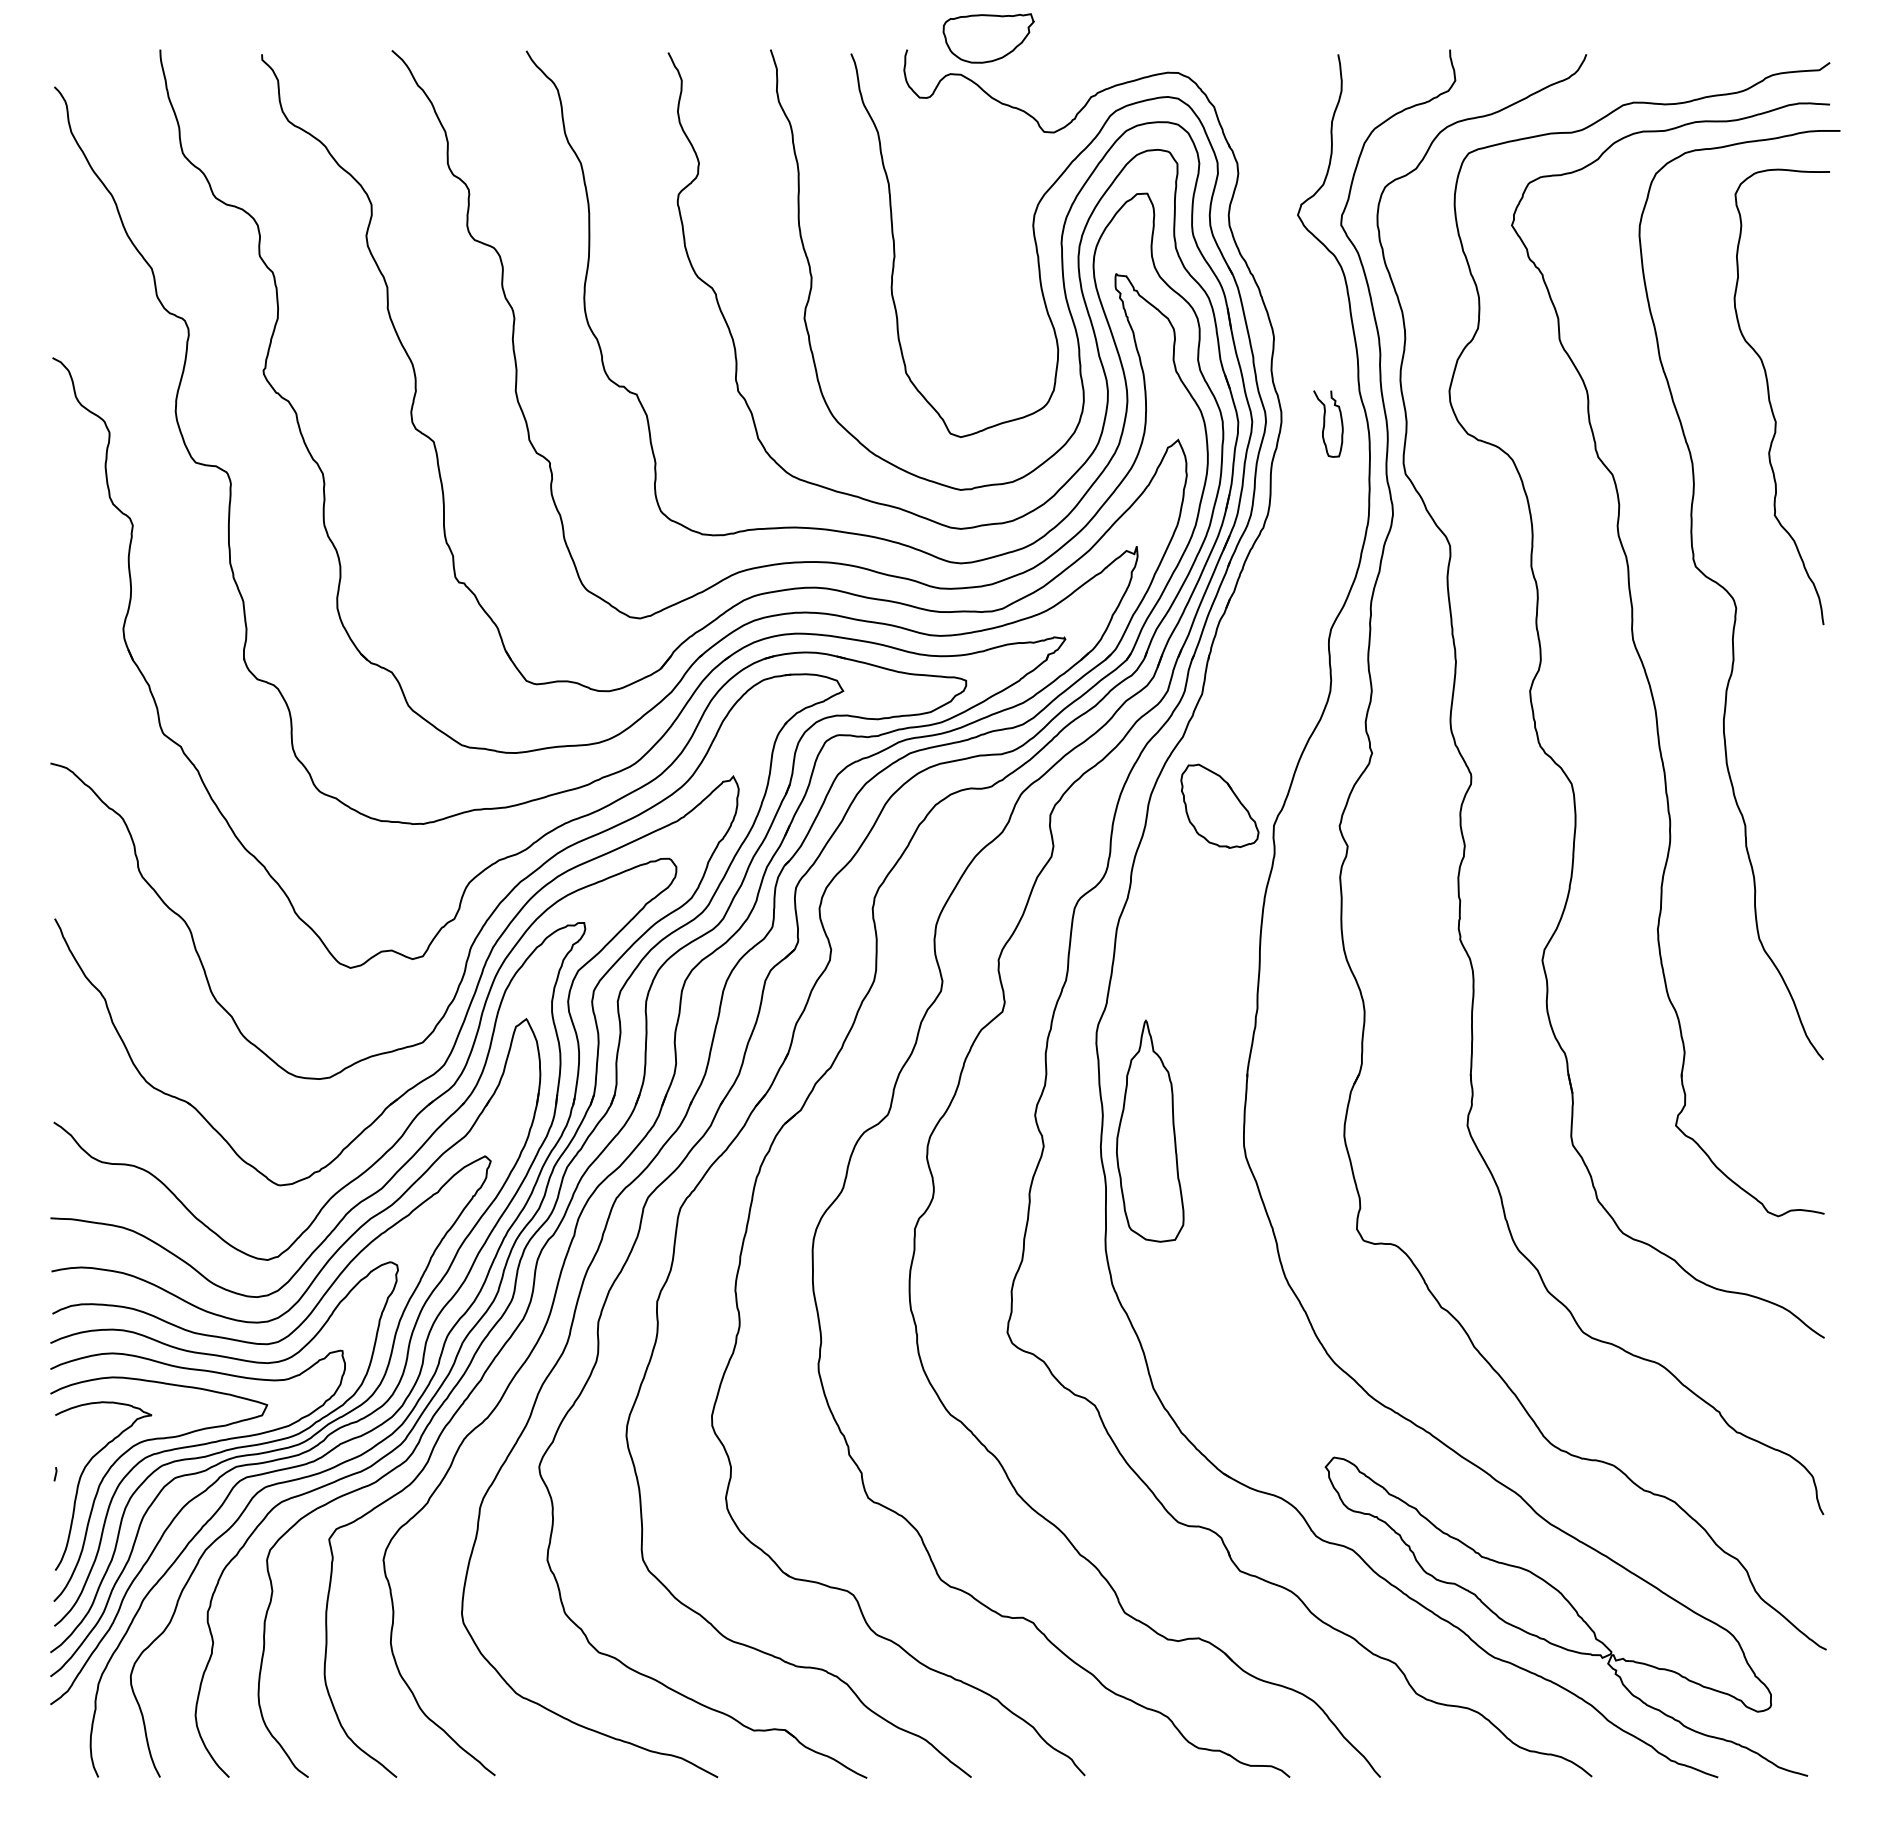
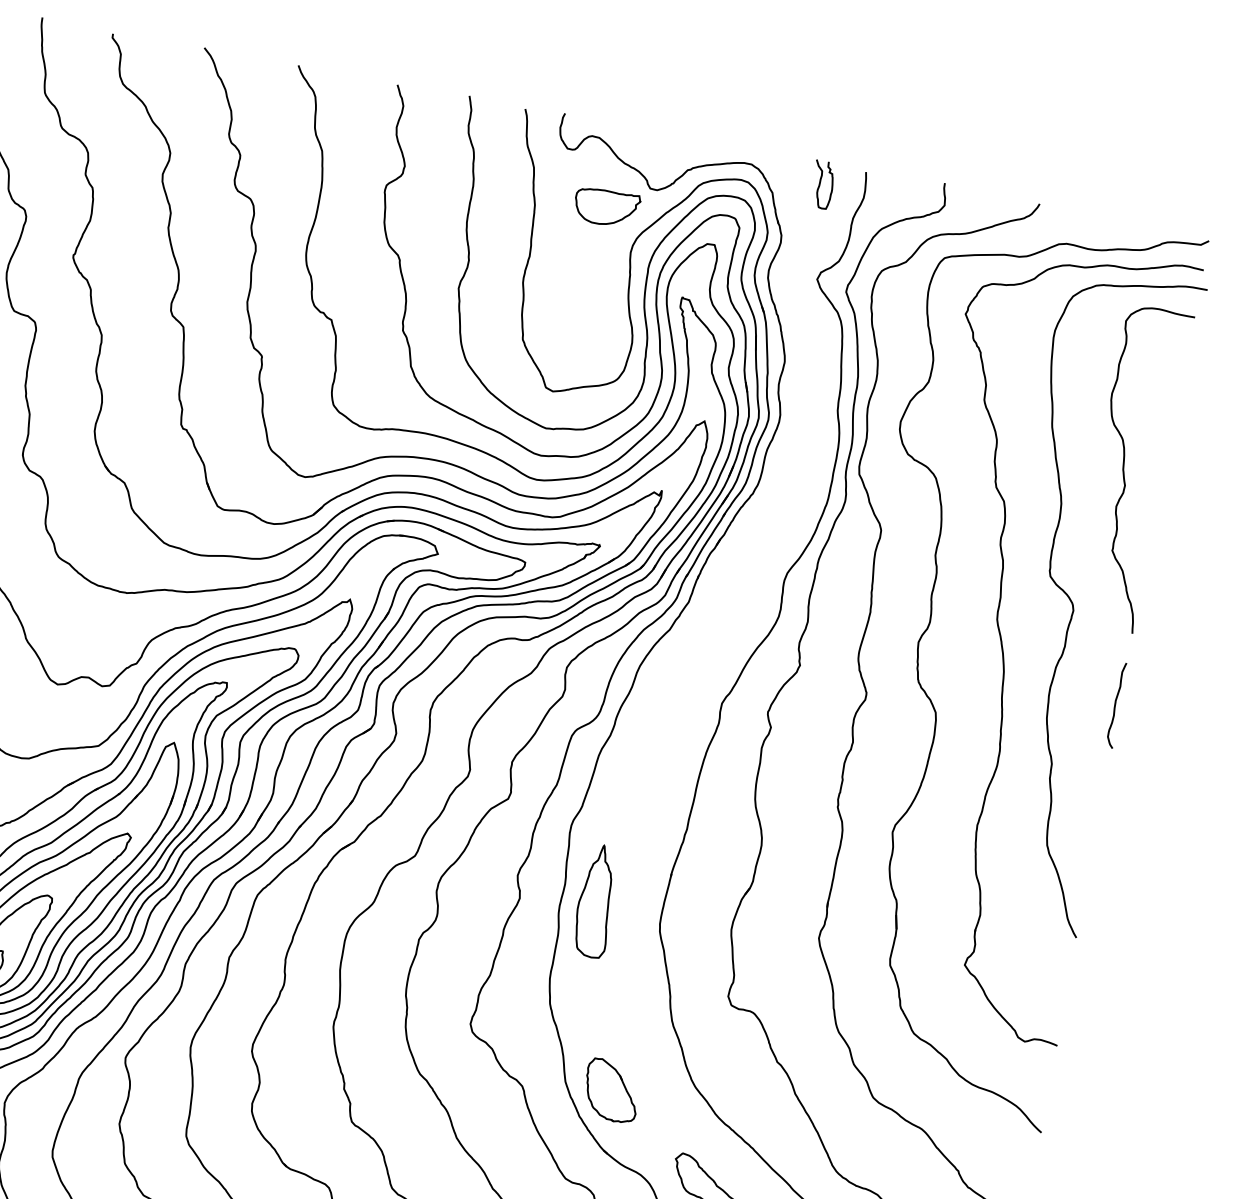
part: (988, 38) -> (606, 207), moved
curve: (1325, 423) -> (820, 184), moved
curve: (1818, 728) -> (1115, 705), added
part: (1219, 805) -> (611, 1090), moved
part: (1150, 1130) -> (596, 900), size x0.71

